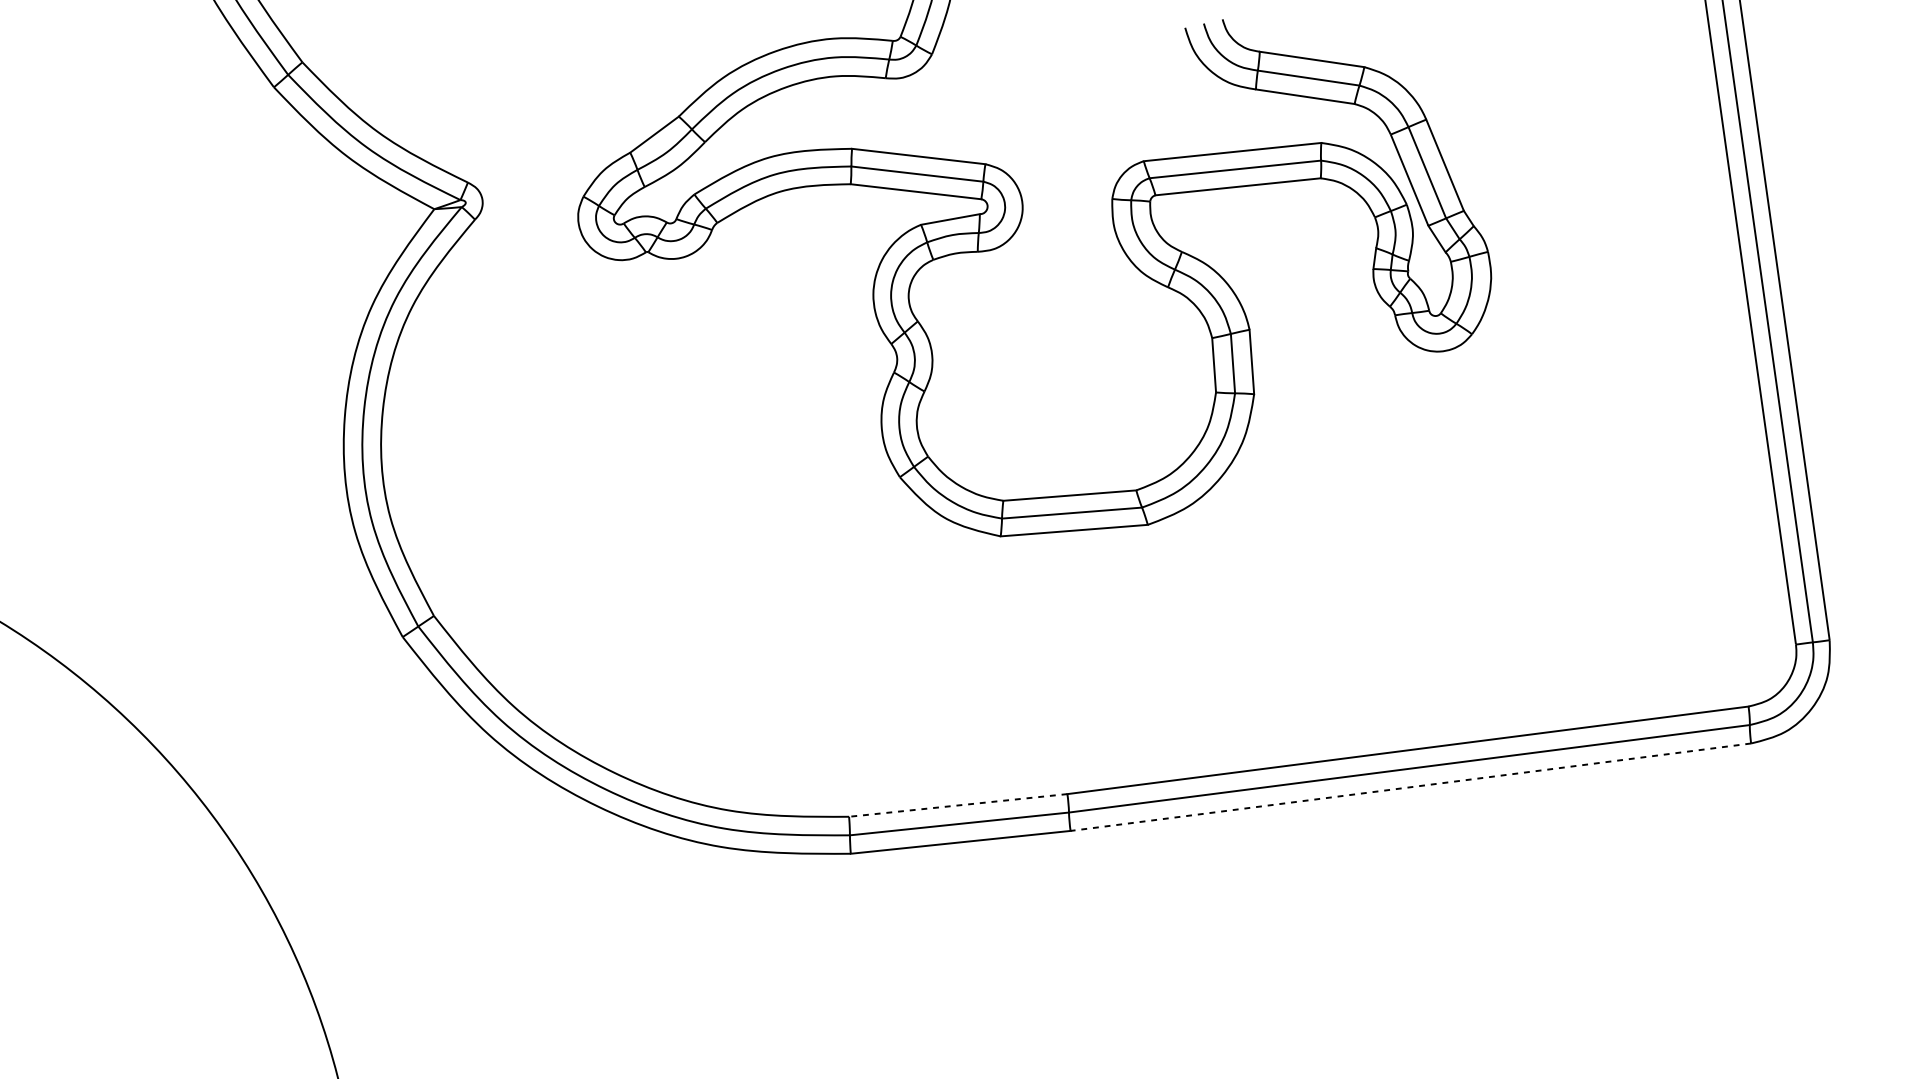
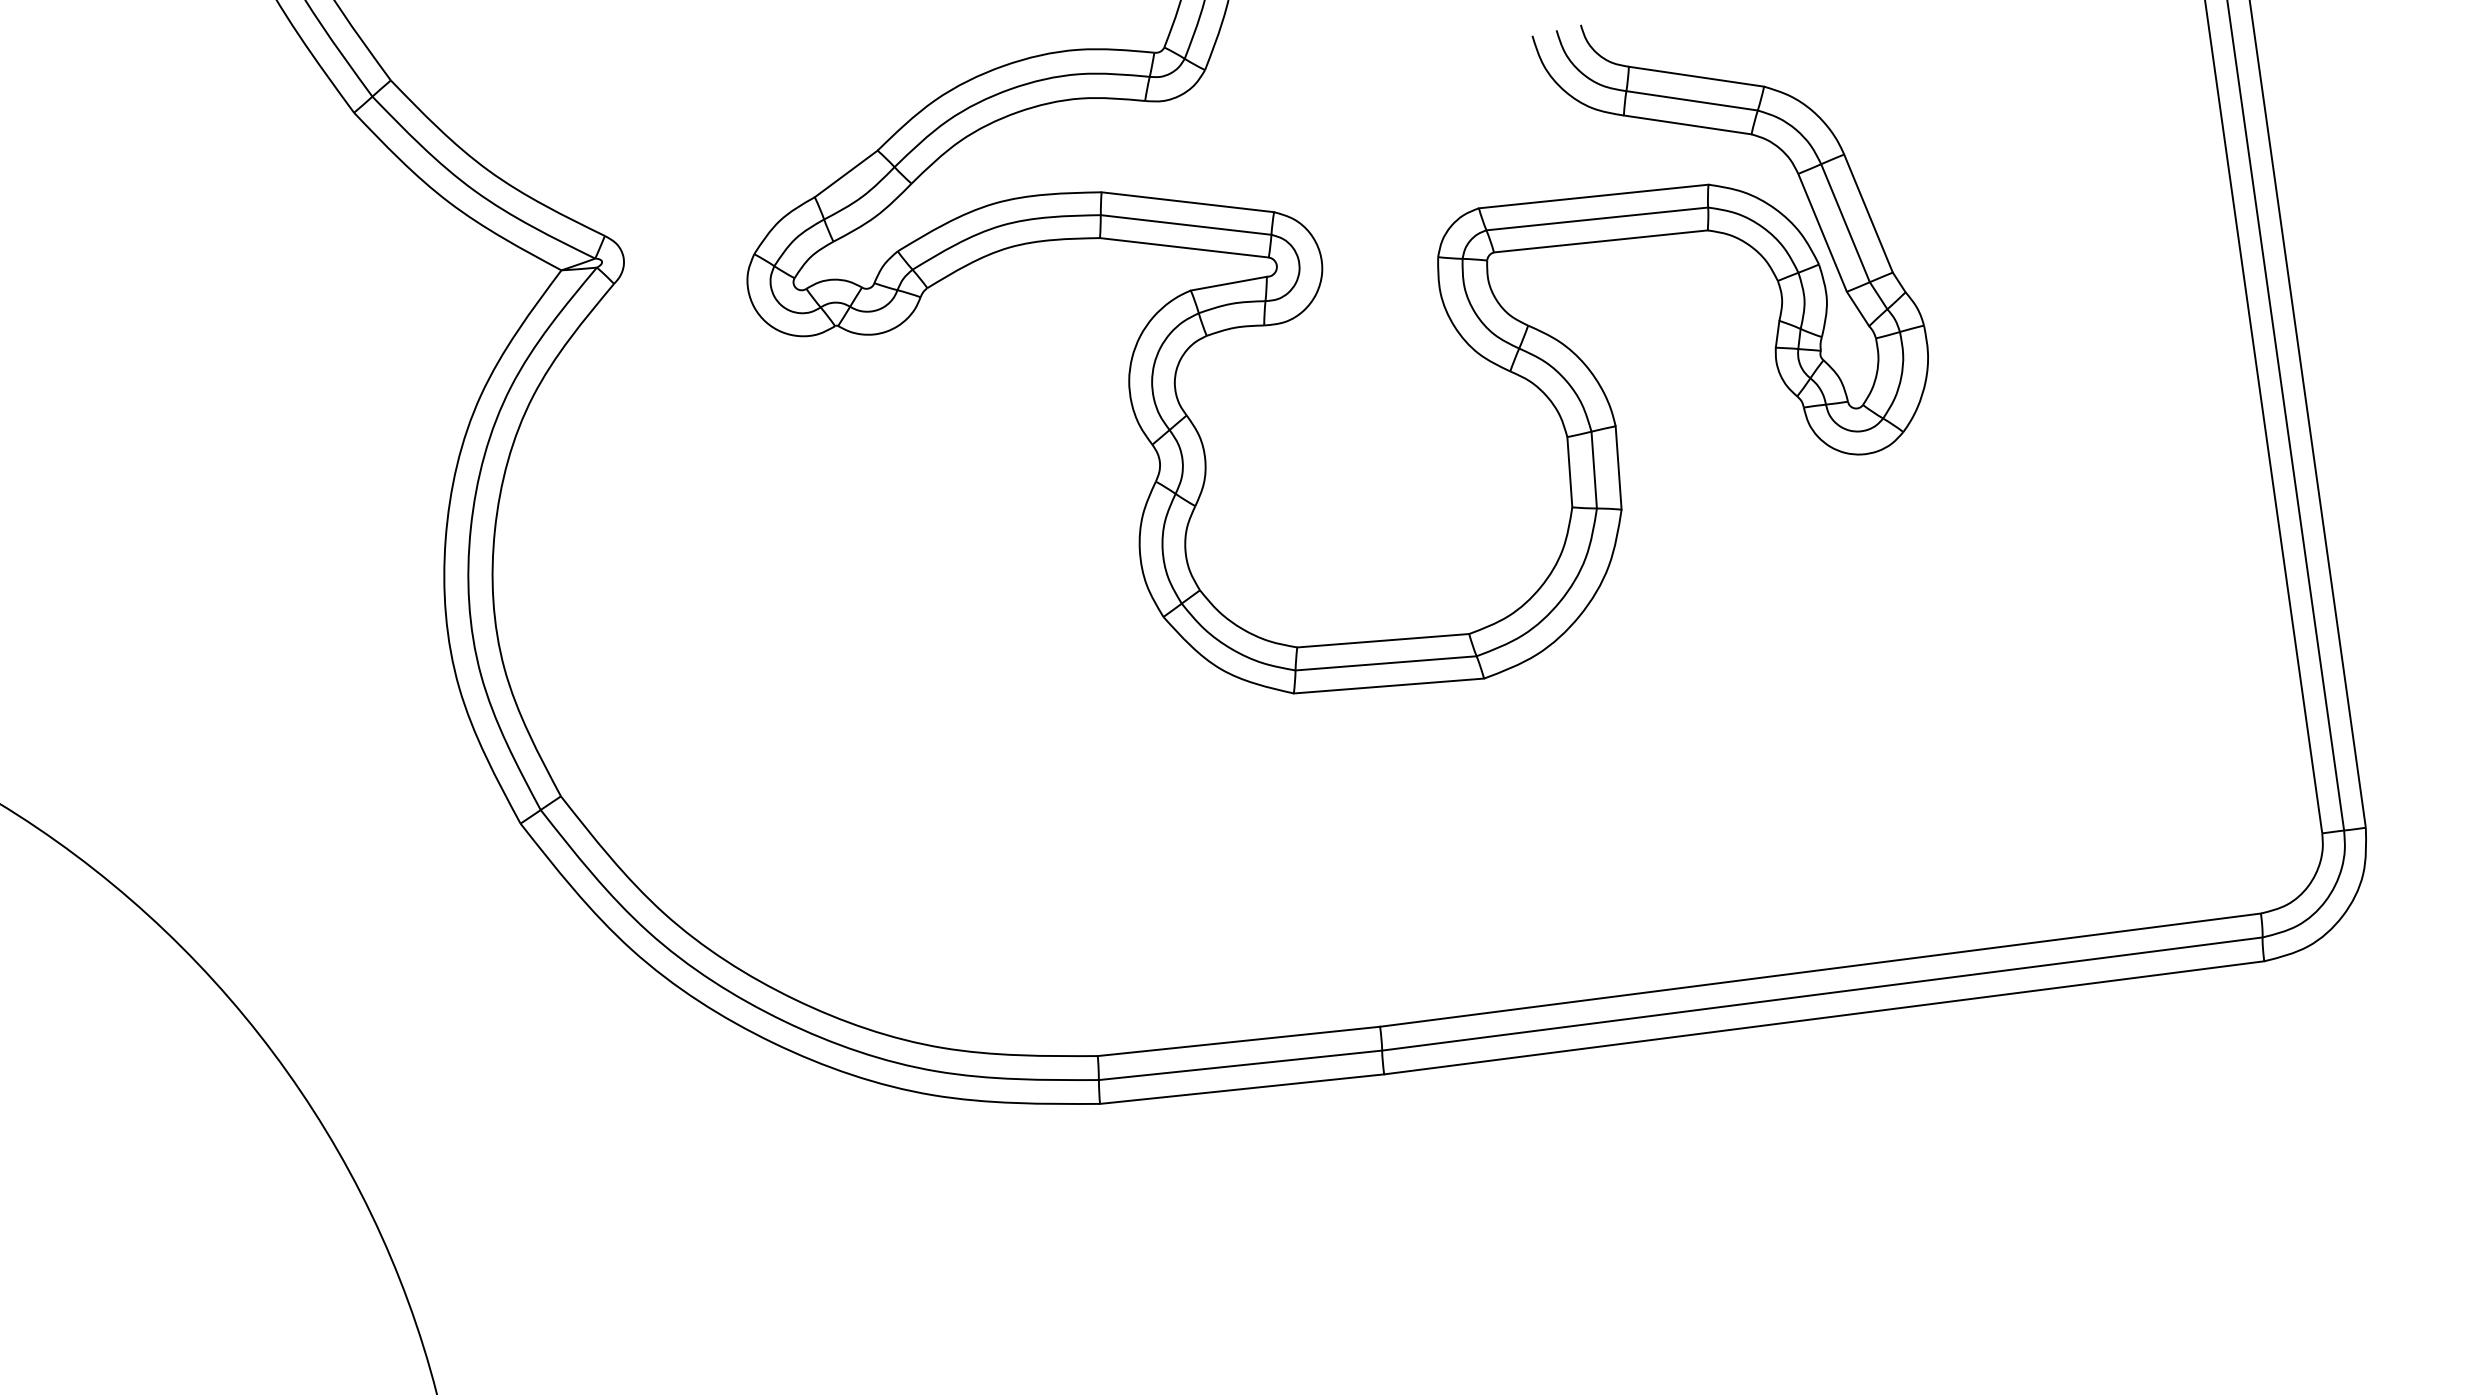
line: (1411, 786) -> (1824, 1017), dashed -> solid
line: (957, 805) -> (1238, 1041), dashed -> solid

